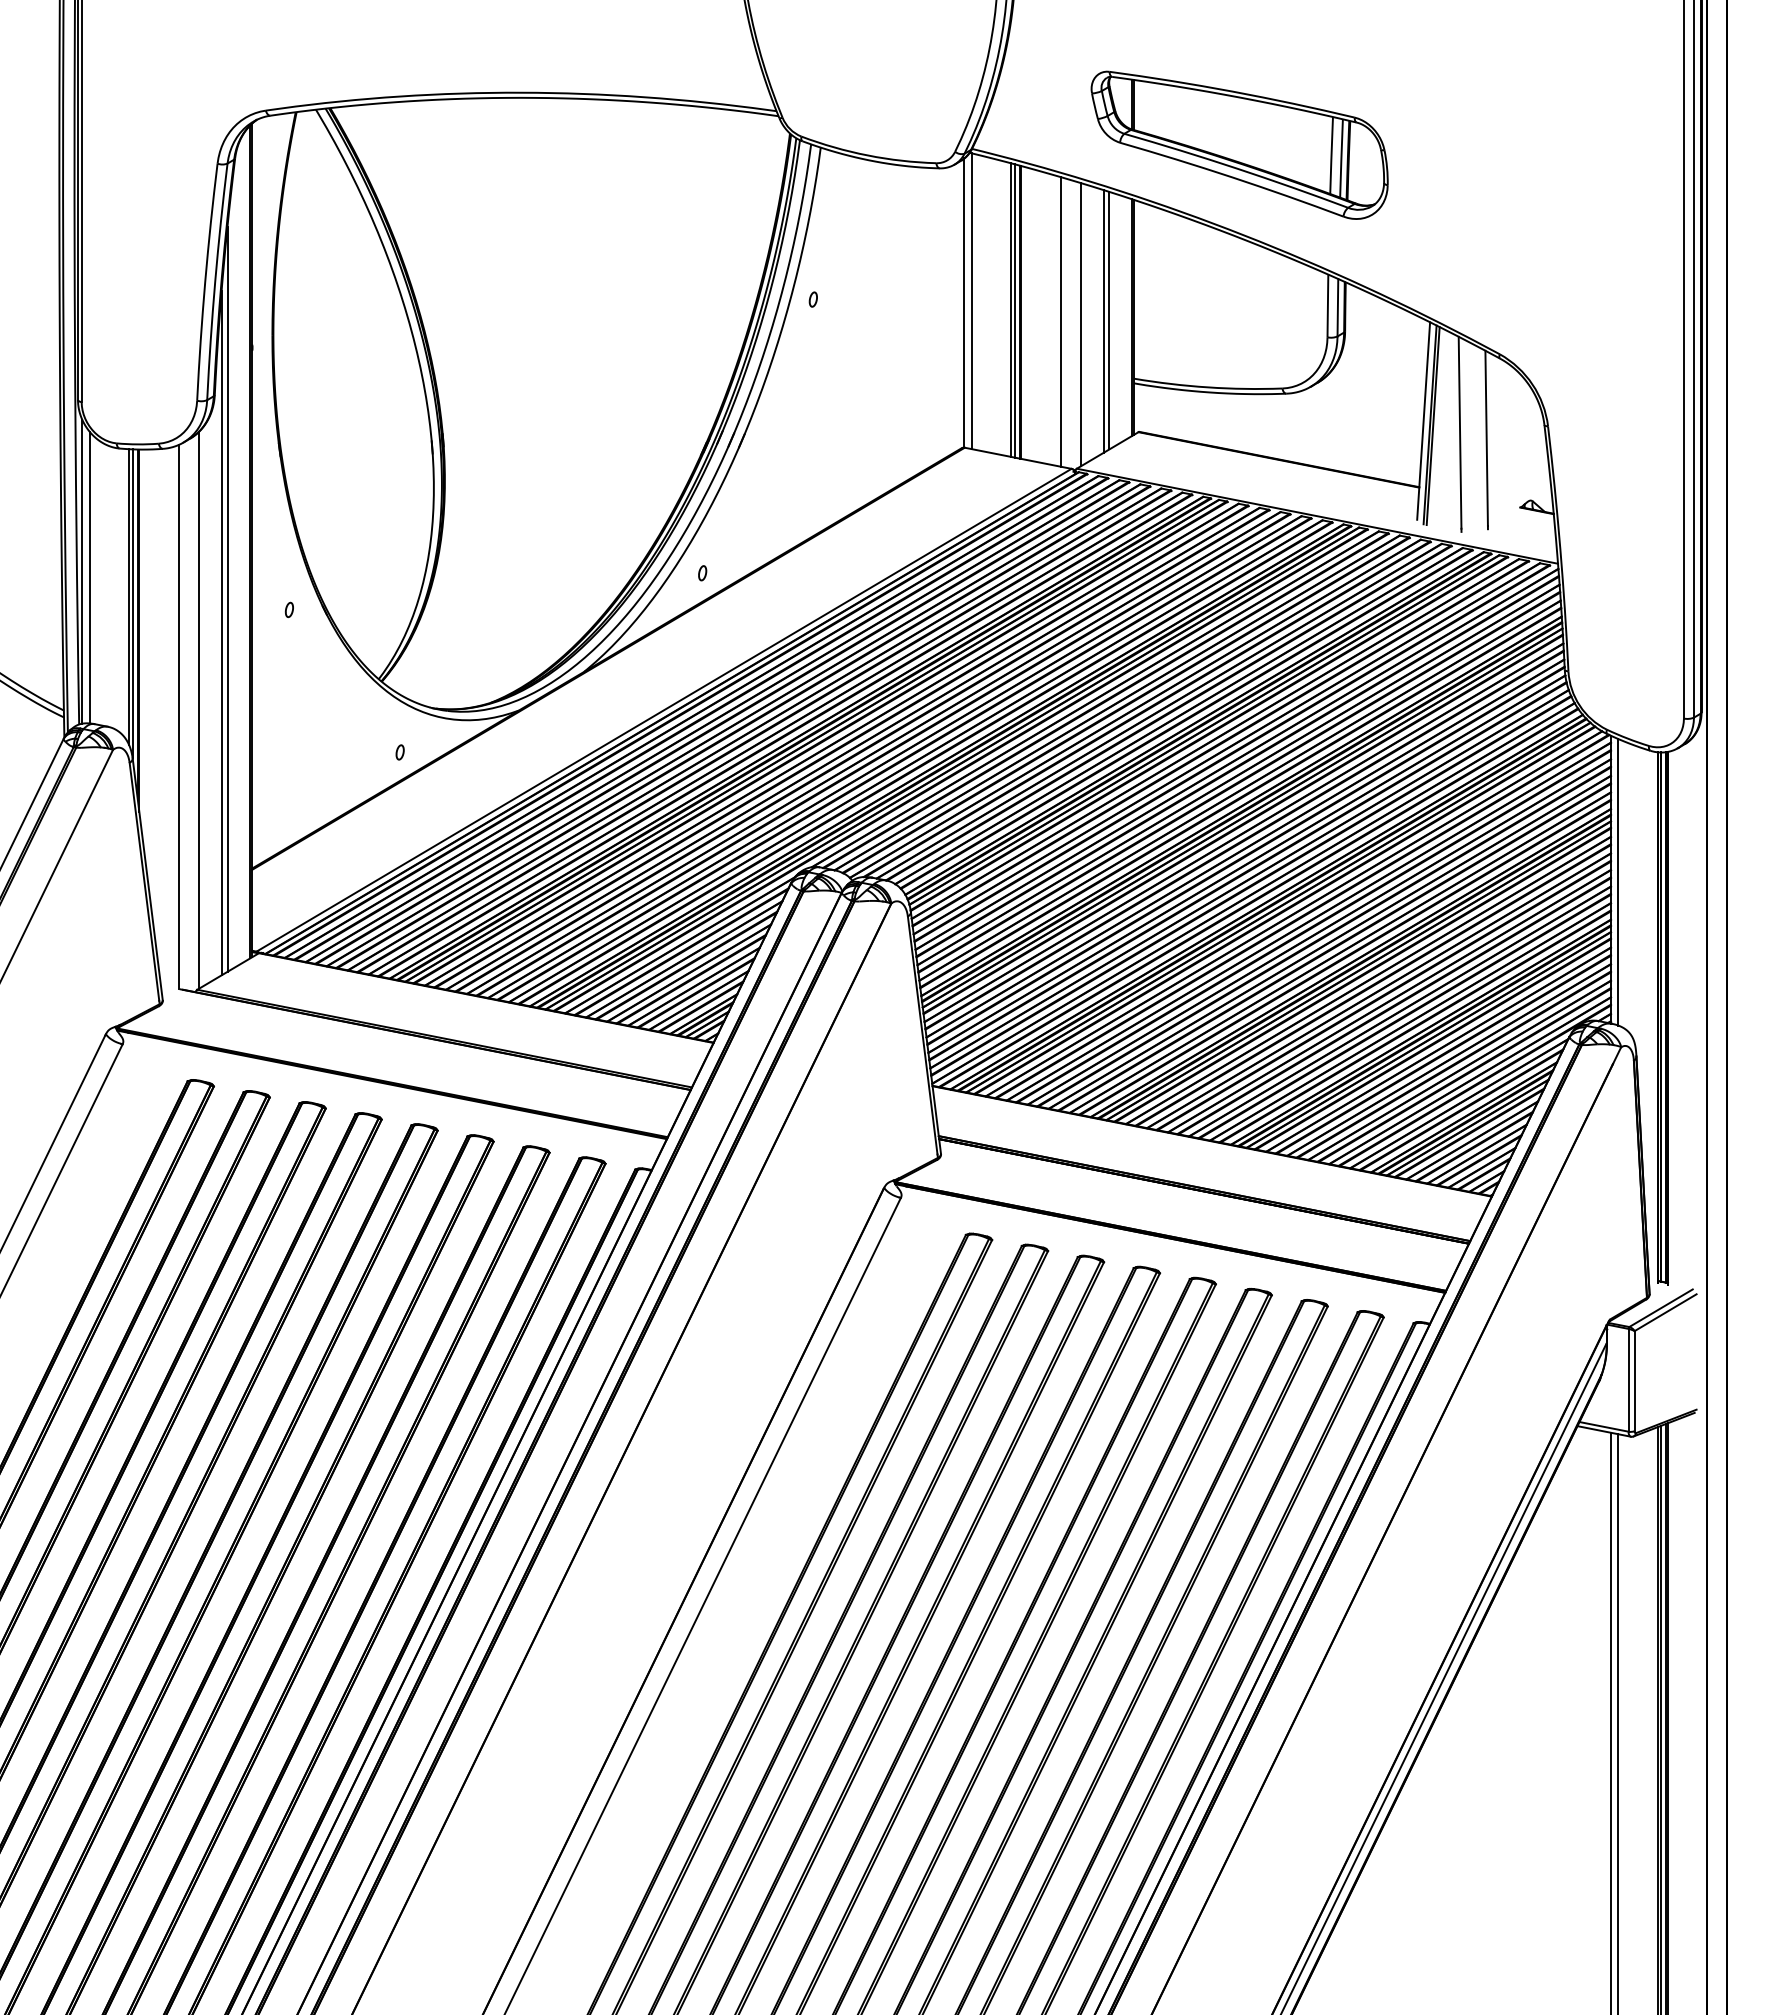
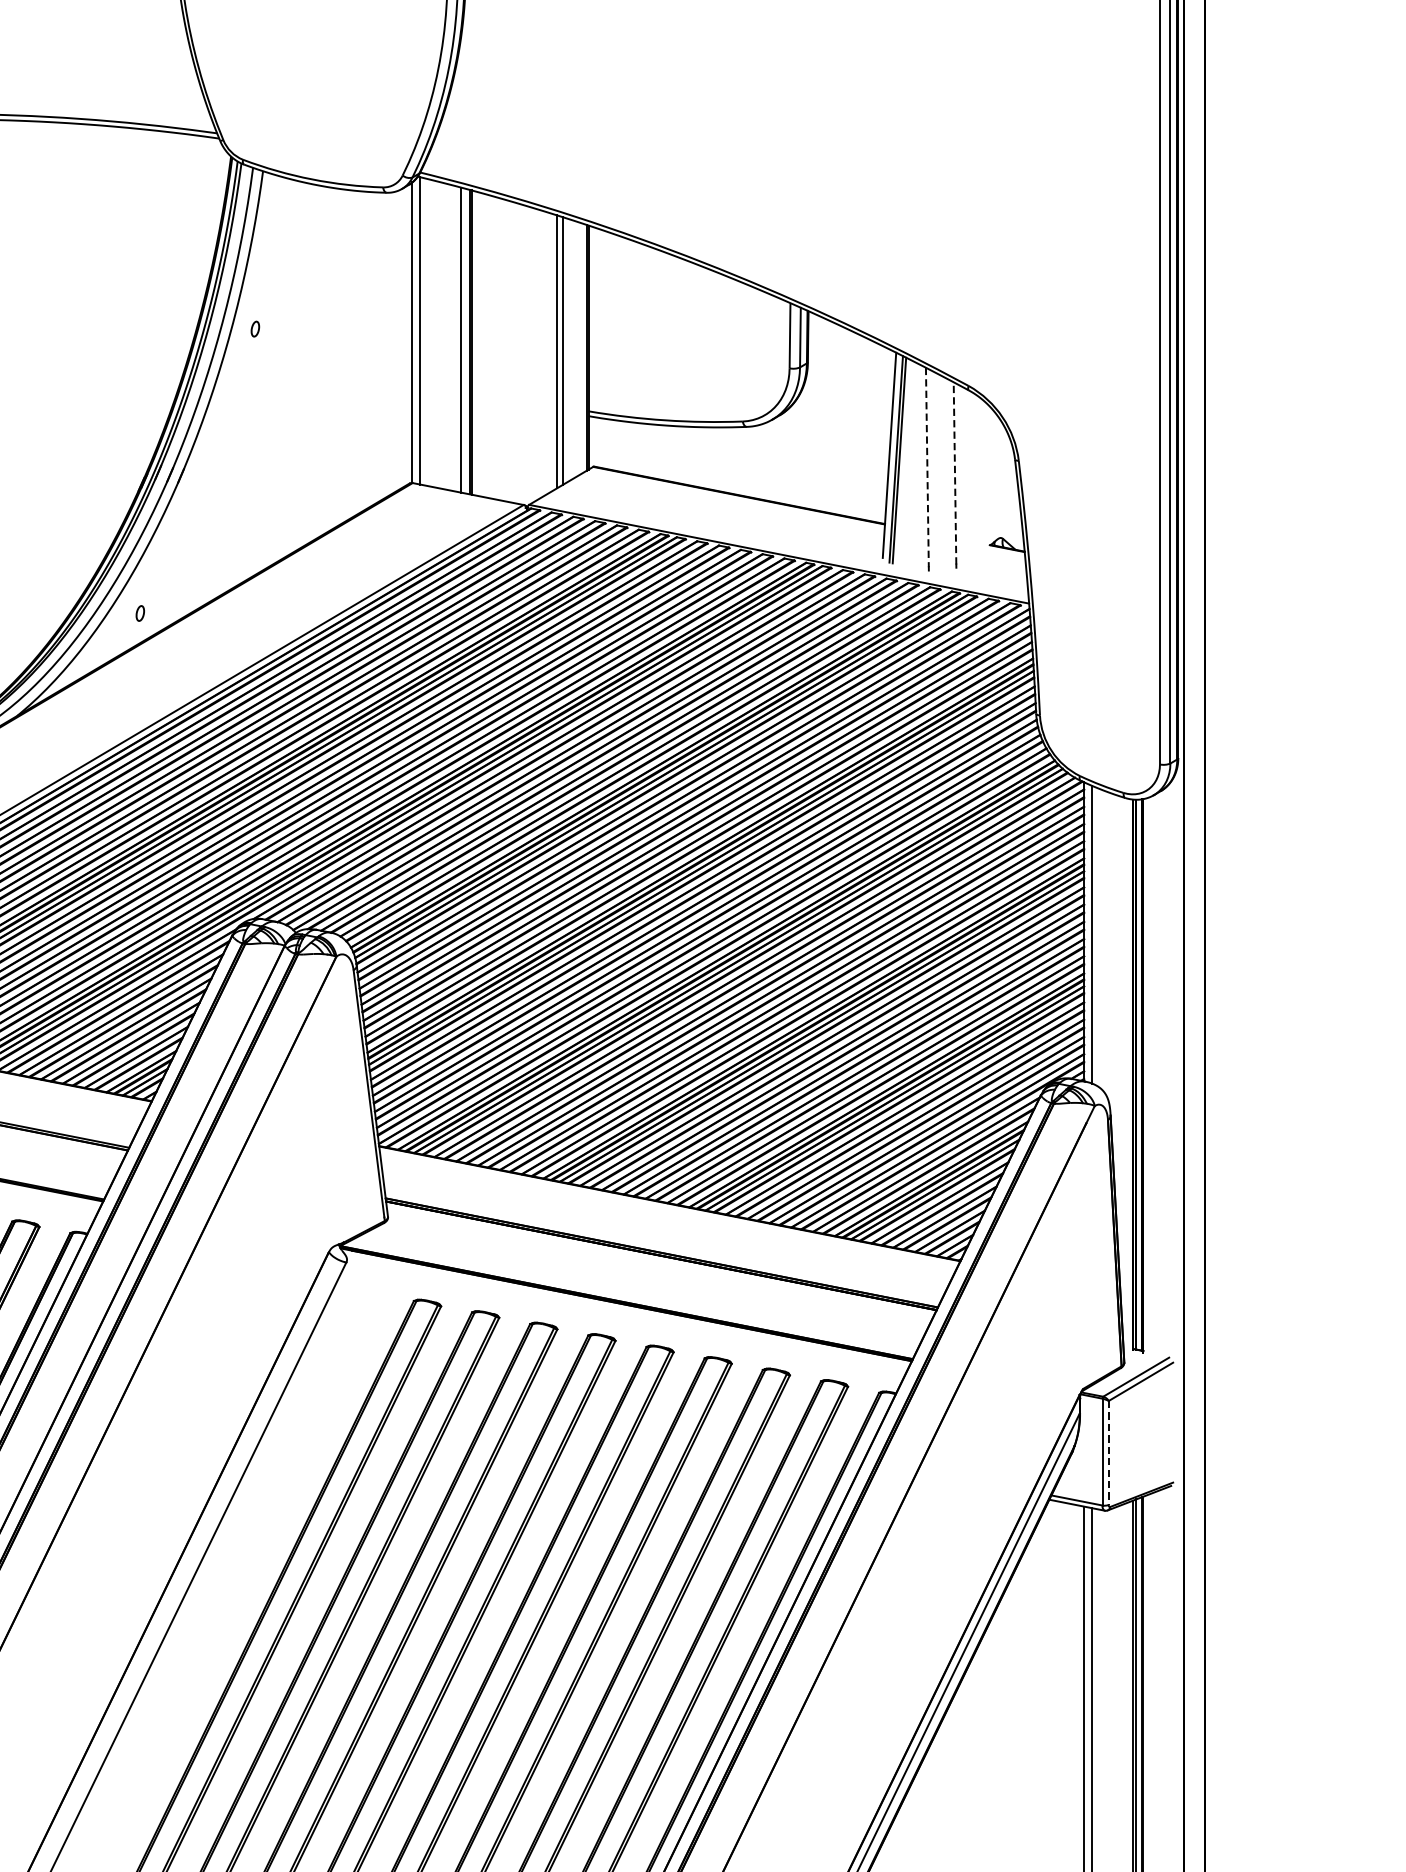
part: (1239, 144) -> (698, 167), removed
line: (1014, 310) -> (464, 340), removed
line: (1060, 321) -> (512, 351), removed
line: (1080, 324) -> (532, 355), removed
line: (1460, 432) -> (927, 467), solid -> dashed
line: (1486, 438) -> (954, 473), solid -> dashed
line: (1634, 1381) -> (1108, 1453), solid -> dashed

